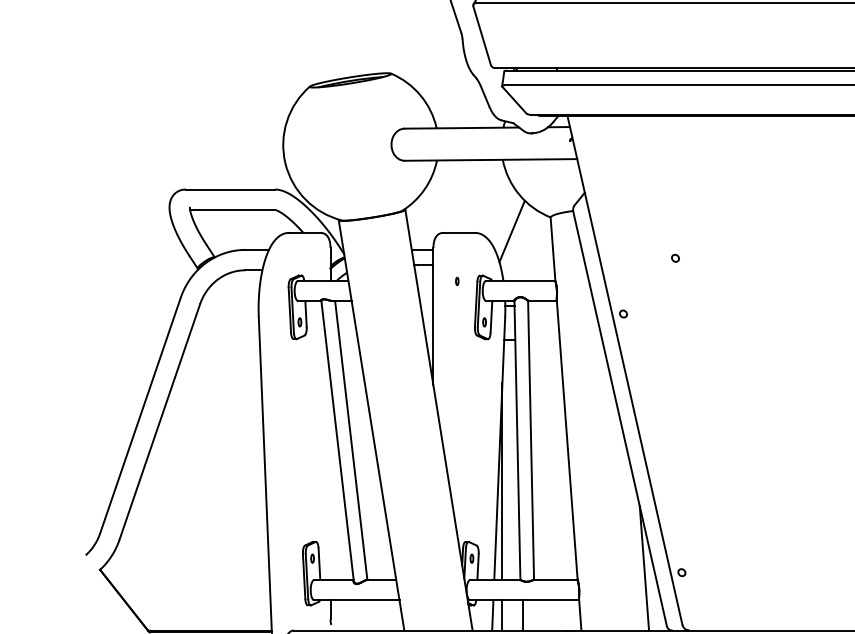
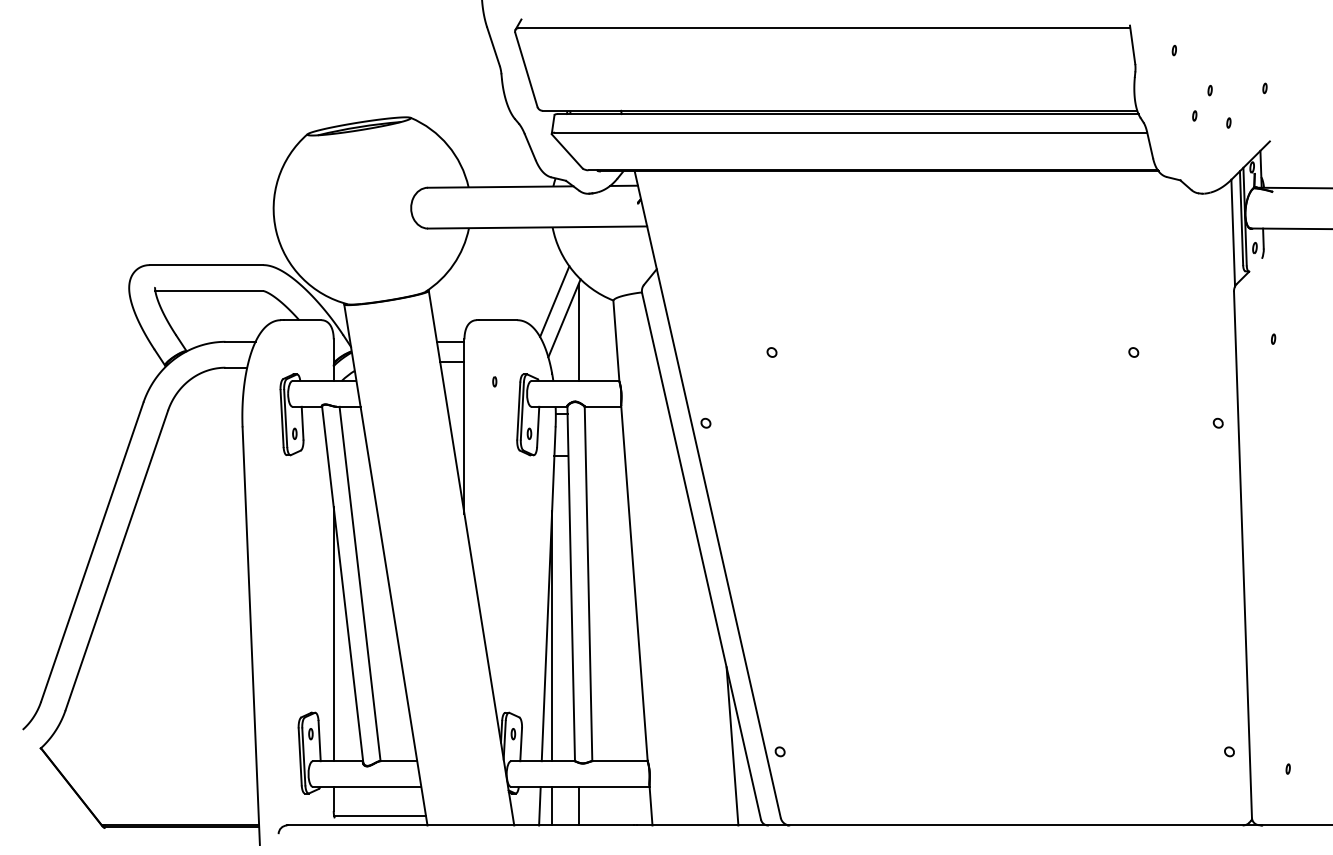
line: (504, 218) -> (554, 301), added
line: (523, 242) -> (578, 332), added
line: (330, 480) -> (333, 634), added
line: (366, 622) -> (379, 815), added

